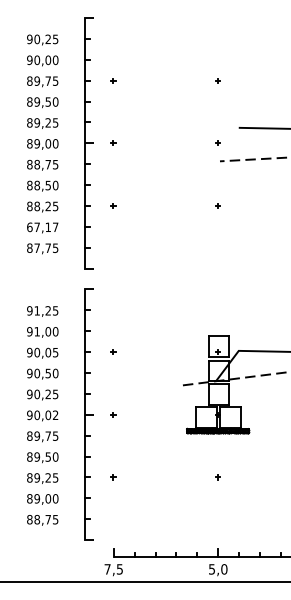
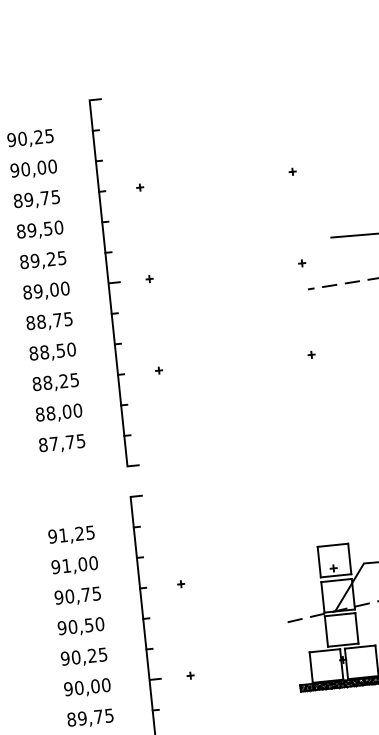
text: (42, 227) -> (58, 412), 67,17 -> 88,00
text: (48, 352) -> (86, 594), 90,05 -> 90,75
text: (55, 415) -> (106, 685), 90,02 -> 90,00

